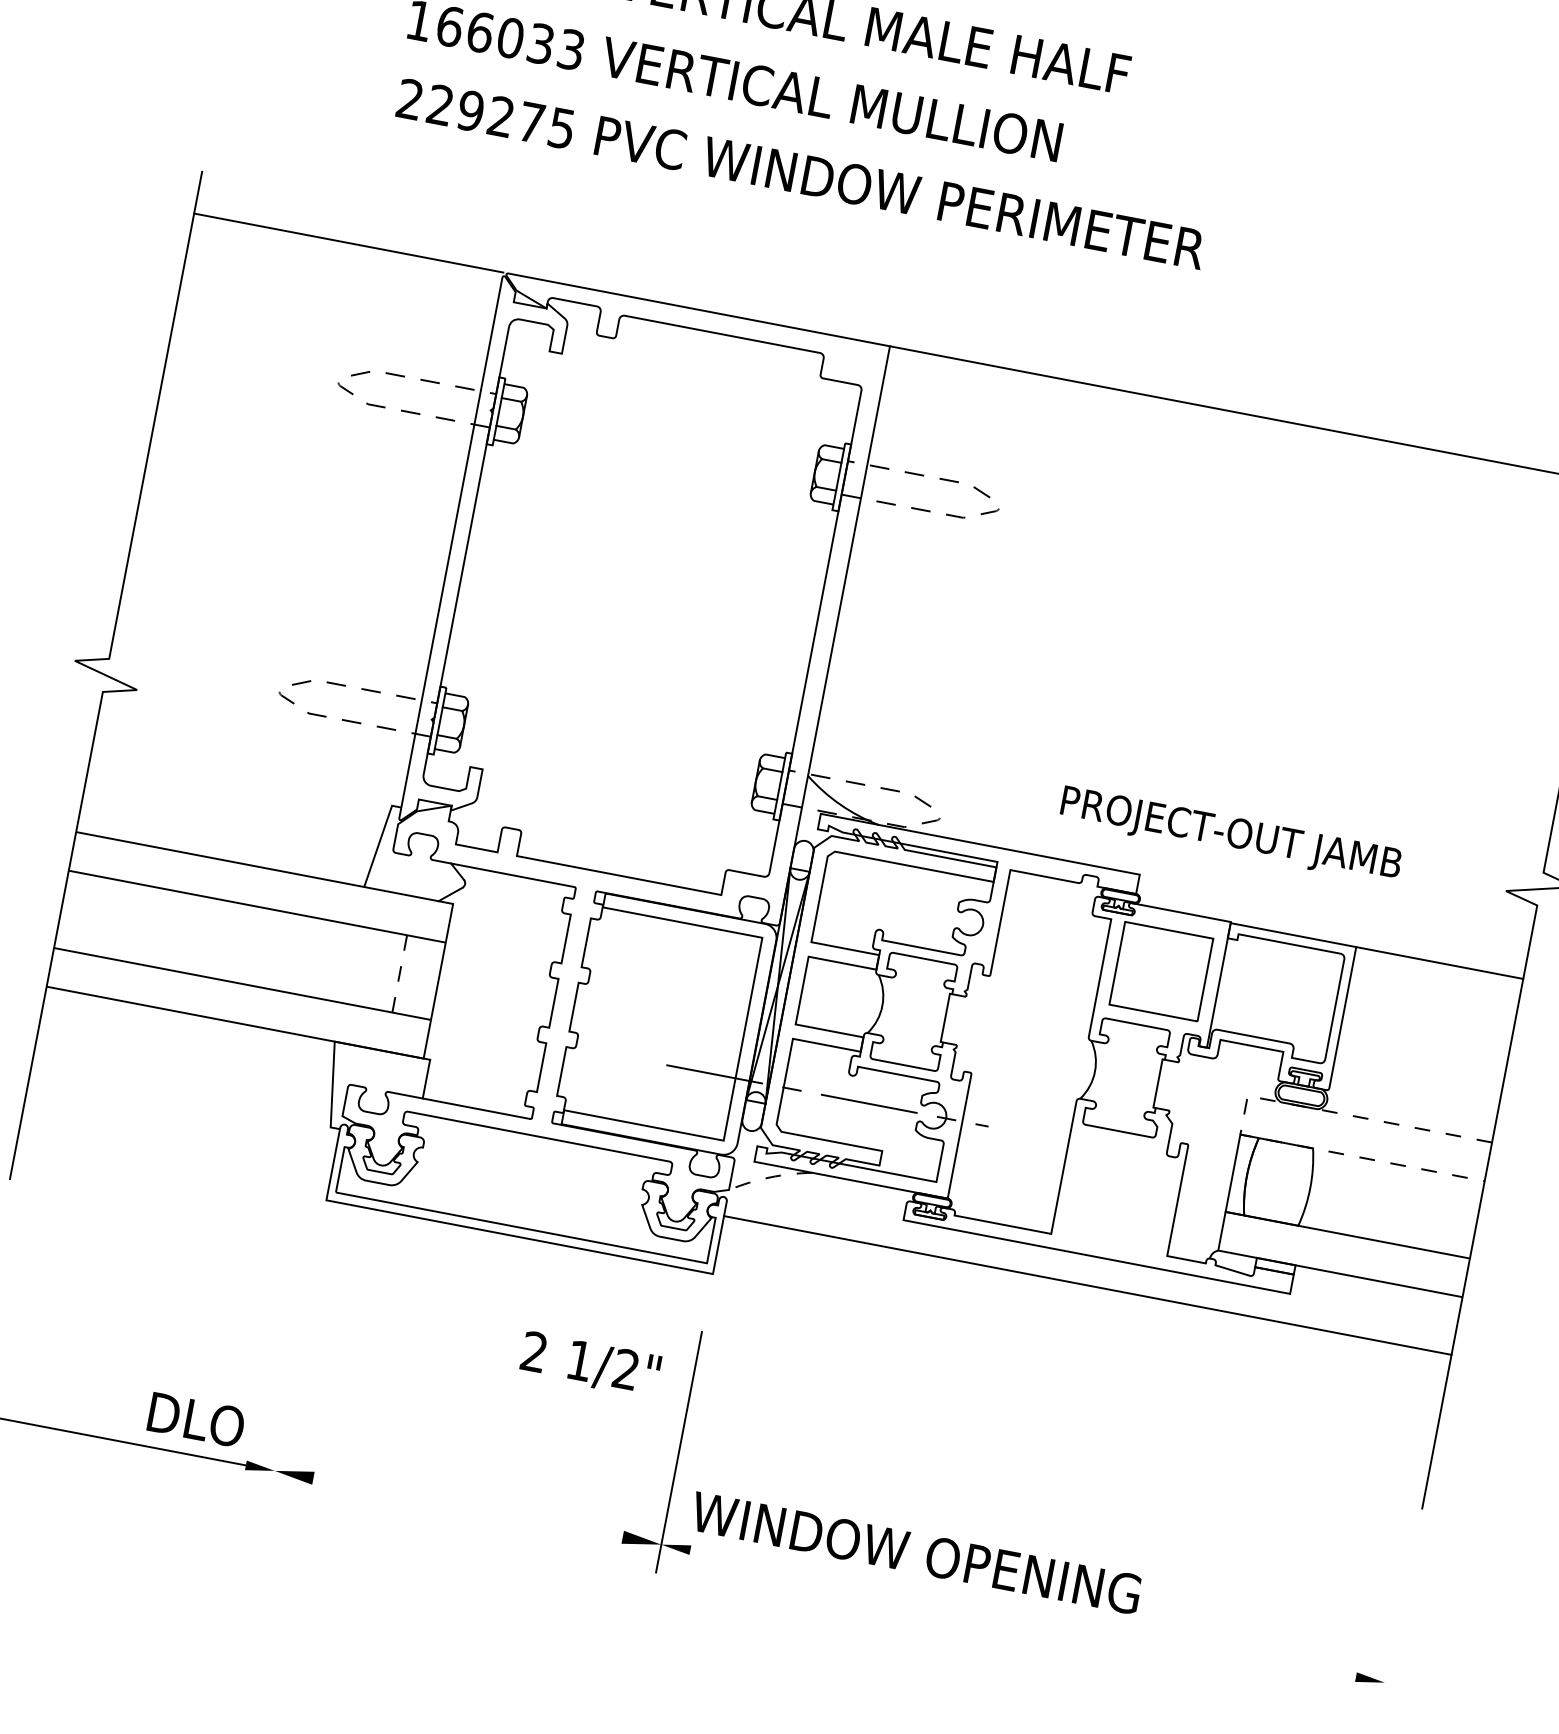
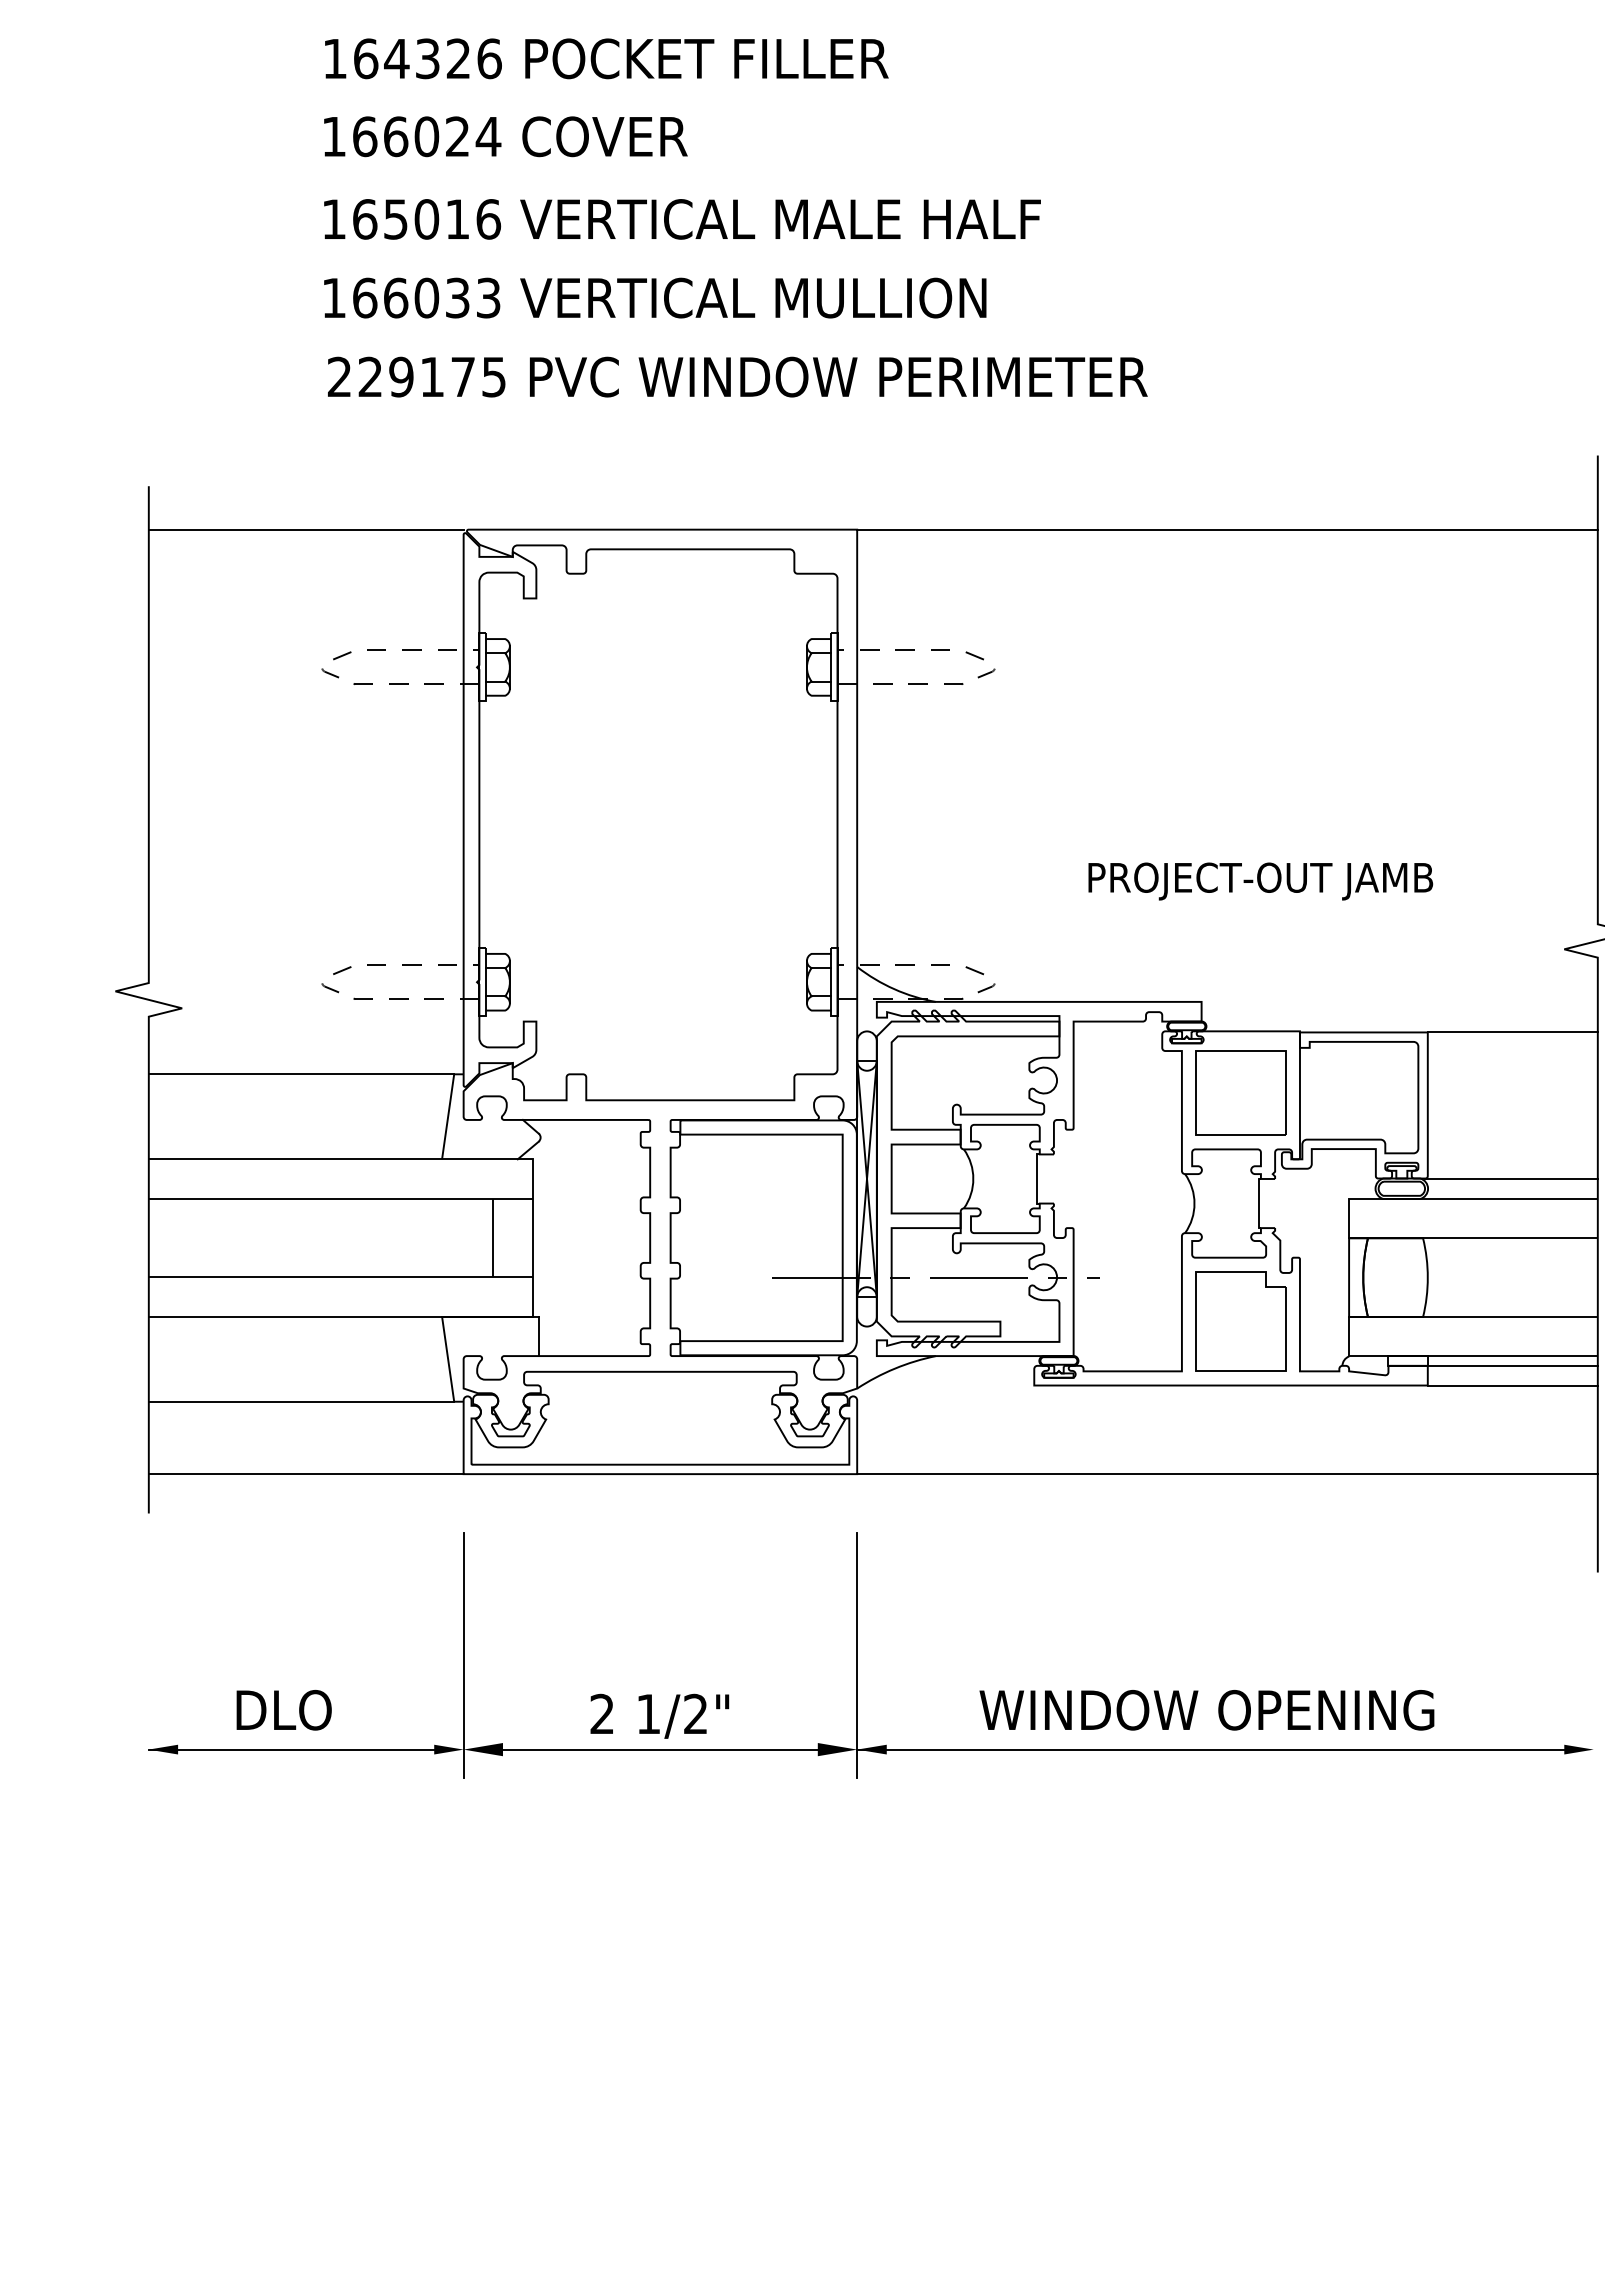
text: (500, 116) -> (431, 376), 229275 -> 229175
line: (242, 777) -> (301, 1074), added
text: (1230, 835) -> (1260, 881), moved
line: (399, 974) -> (493, 1238), dashed -> solid
line: (180, 1098) -> (301, 1401), added
line: (1411, 1106) -> (1511, 1178), added
line: (1244, 1115) -> (1349, 1218), dashed -> solid
line: (171, 1171) -> (305, 1474), added
arc: (770, 1177) -> (895, 1368), dashed -> solid
part: (1118, 1195) -> (1240, 1321), added
line: (1087, 1285) -> (1227, 1474), moved
line: (1377, 1290) -> (1512, 1365), added
line: (1373, 1309) -> (1512, 1385), added
text: (590, 1364) -> (659, 1715), moved
line: (292, 1378) -> (463, 1655), added
text: (195, 1420) -> (283, 1710), moved
line: (468, 1507) -> (660, 1749), added
text: (915, 1553) -> (1206, 1710), moved
line: (1008, 1610) -> (1210, 1749), added

